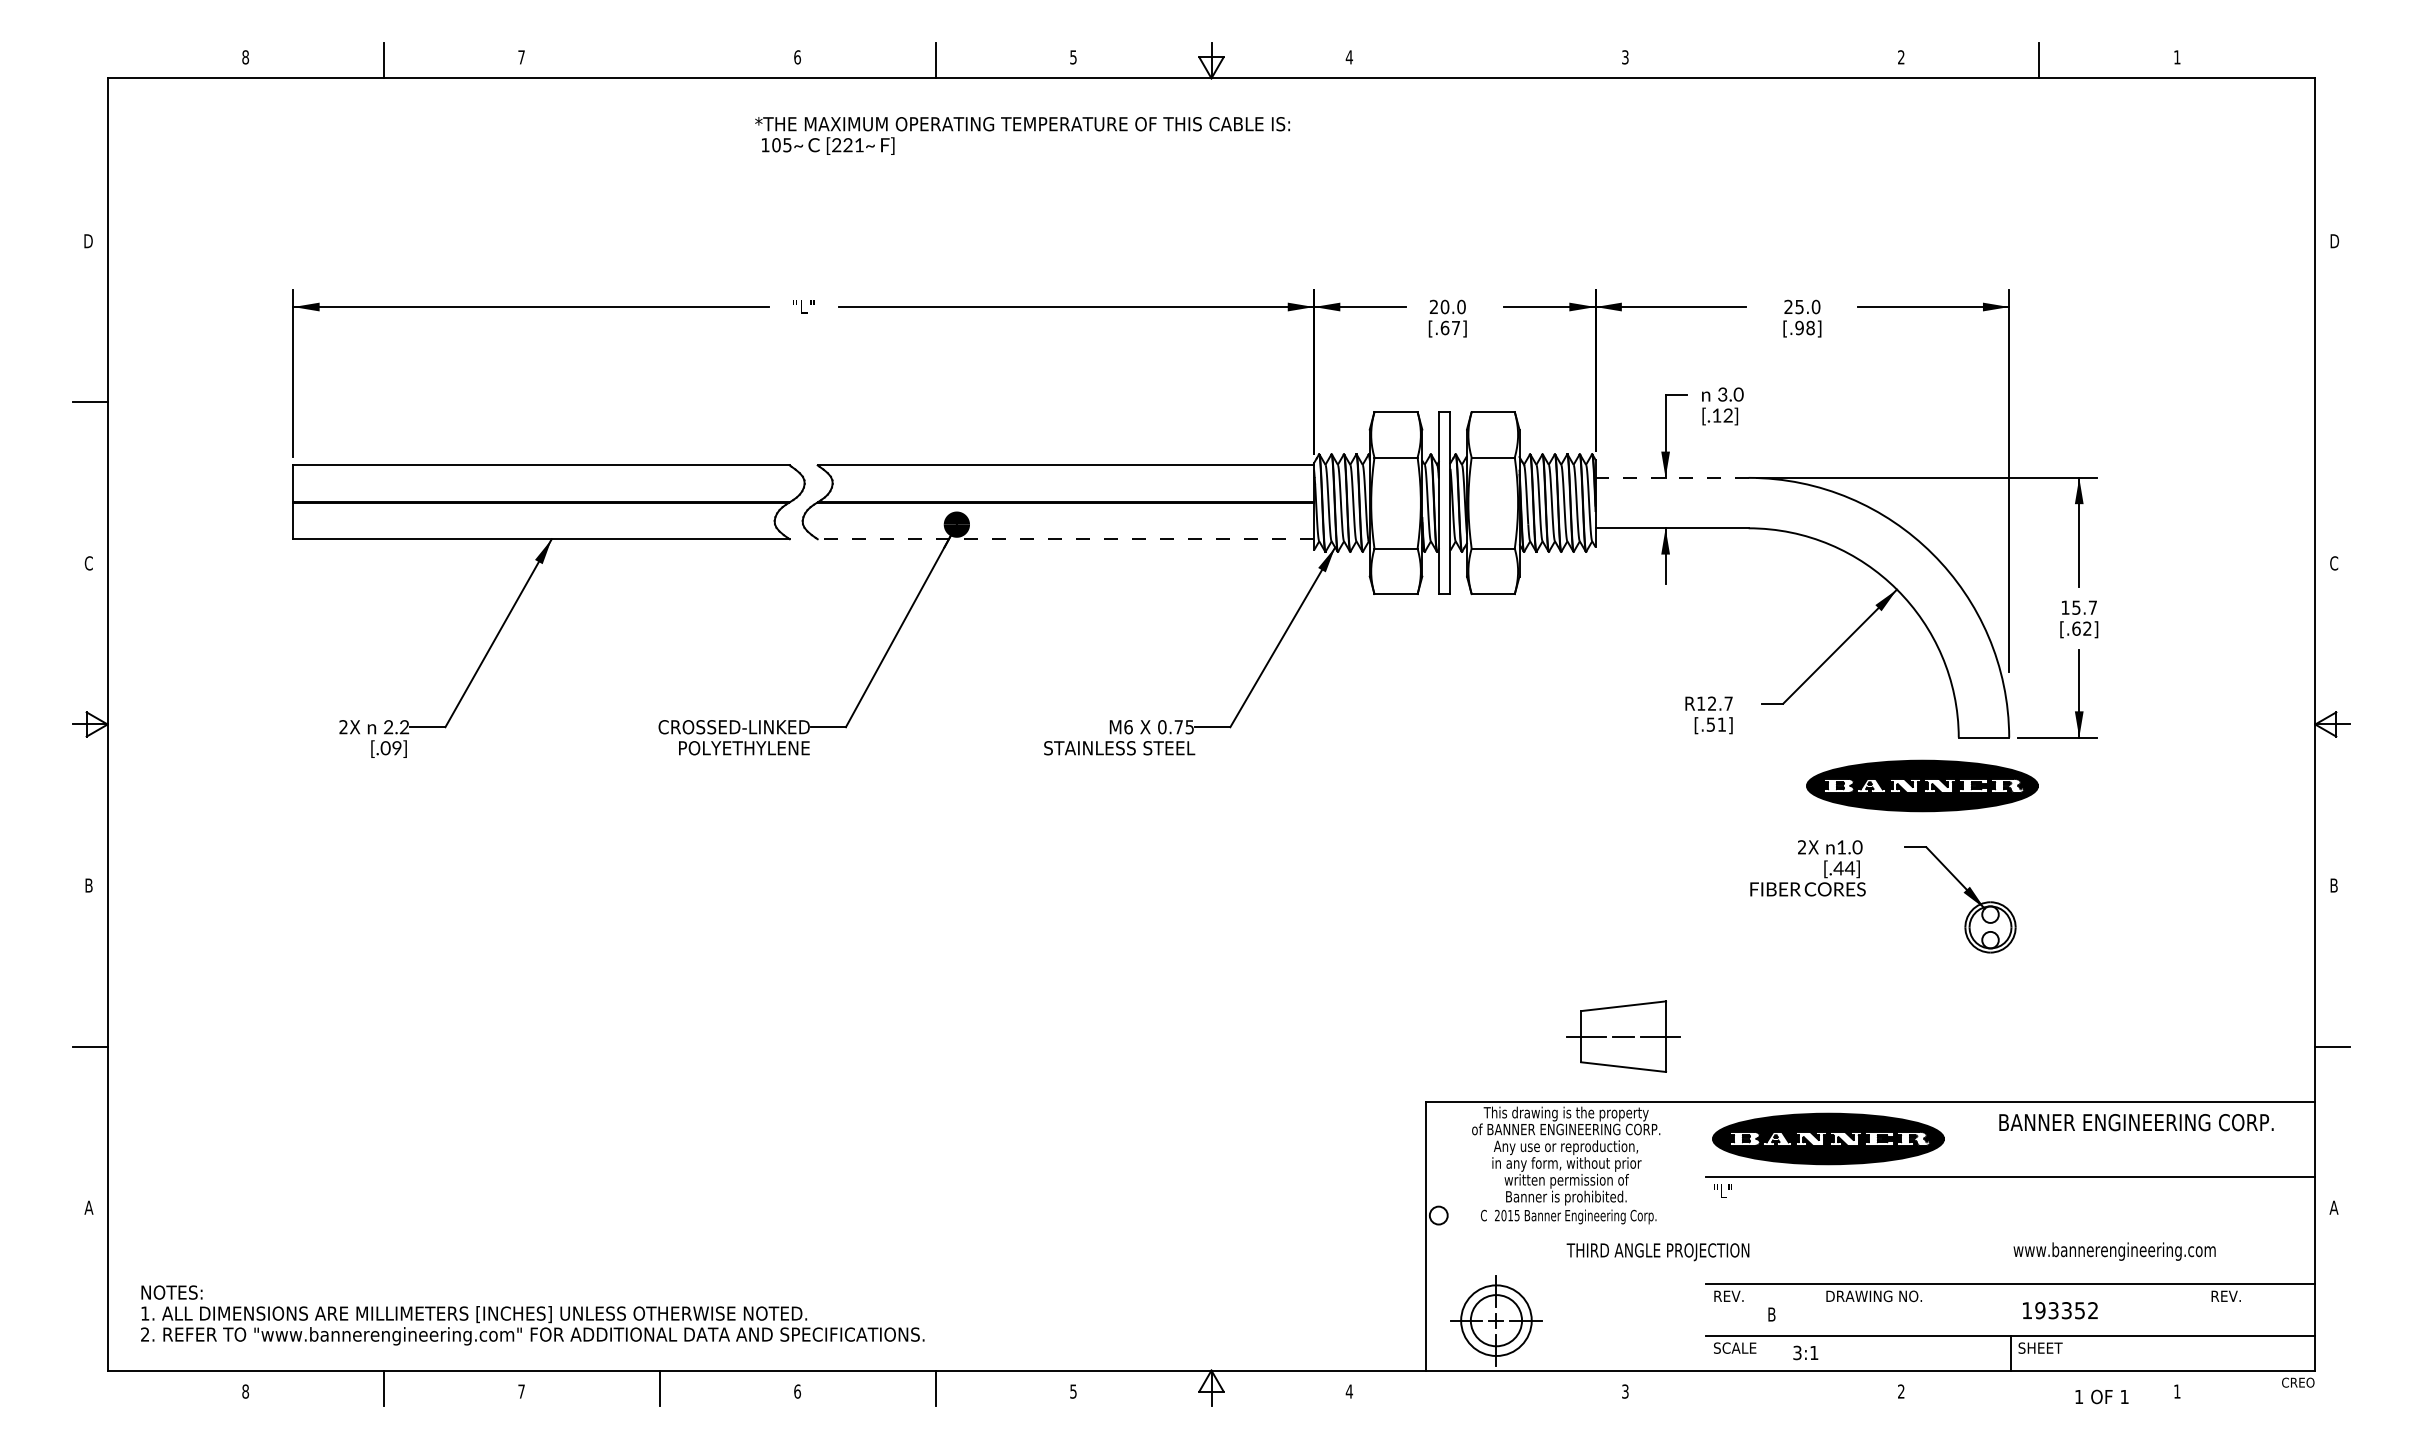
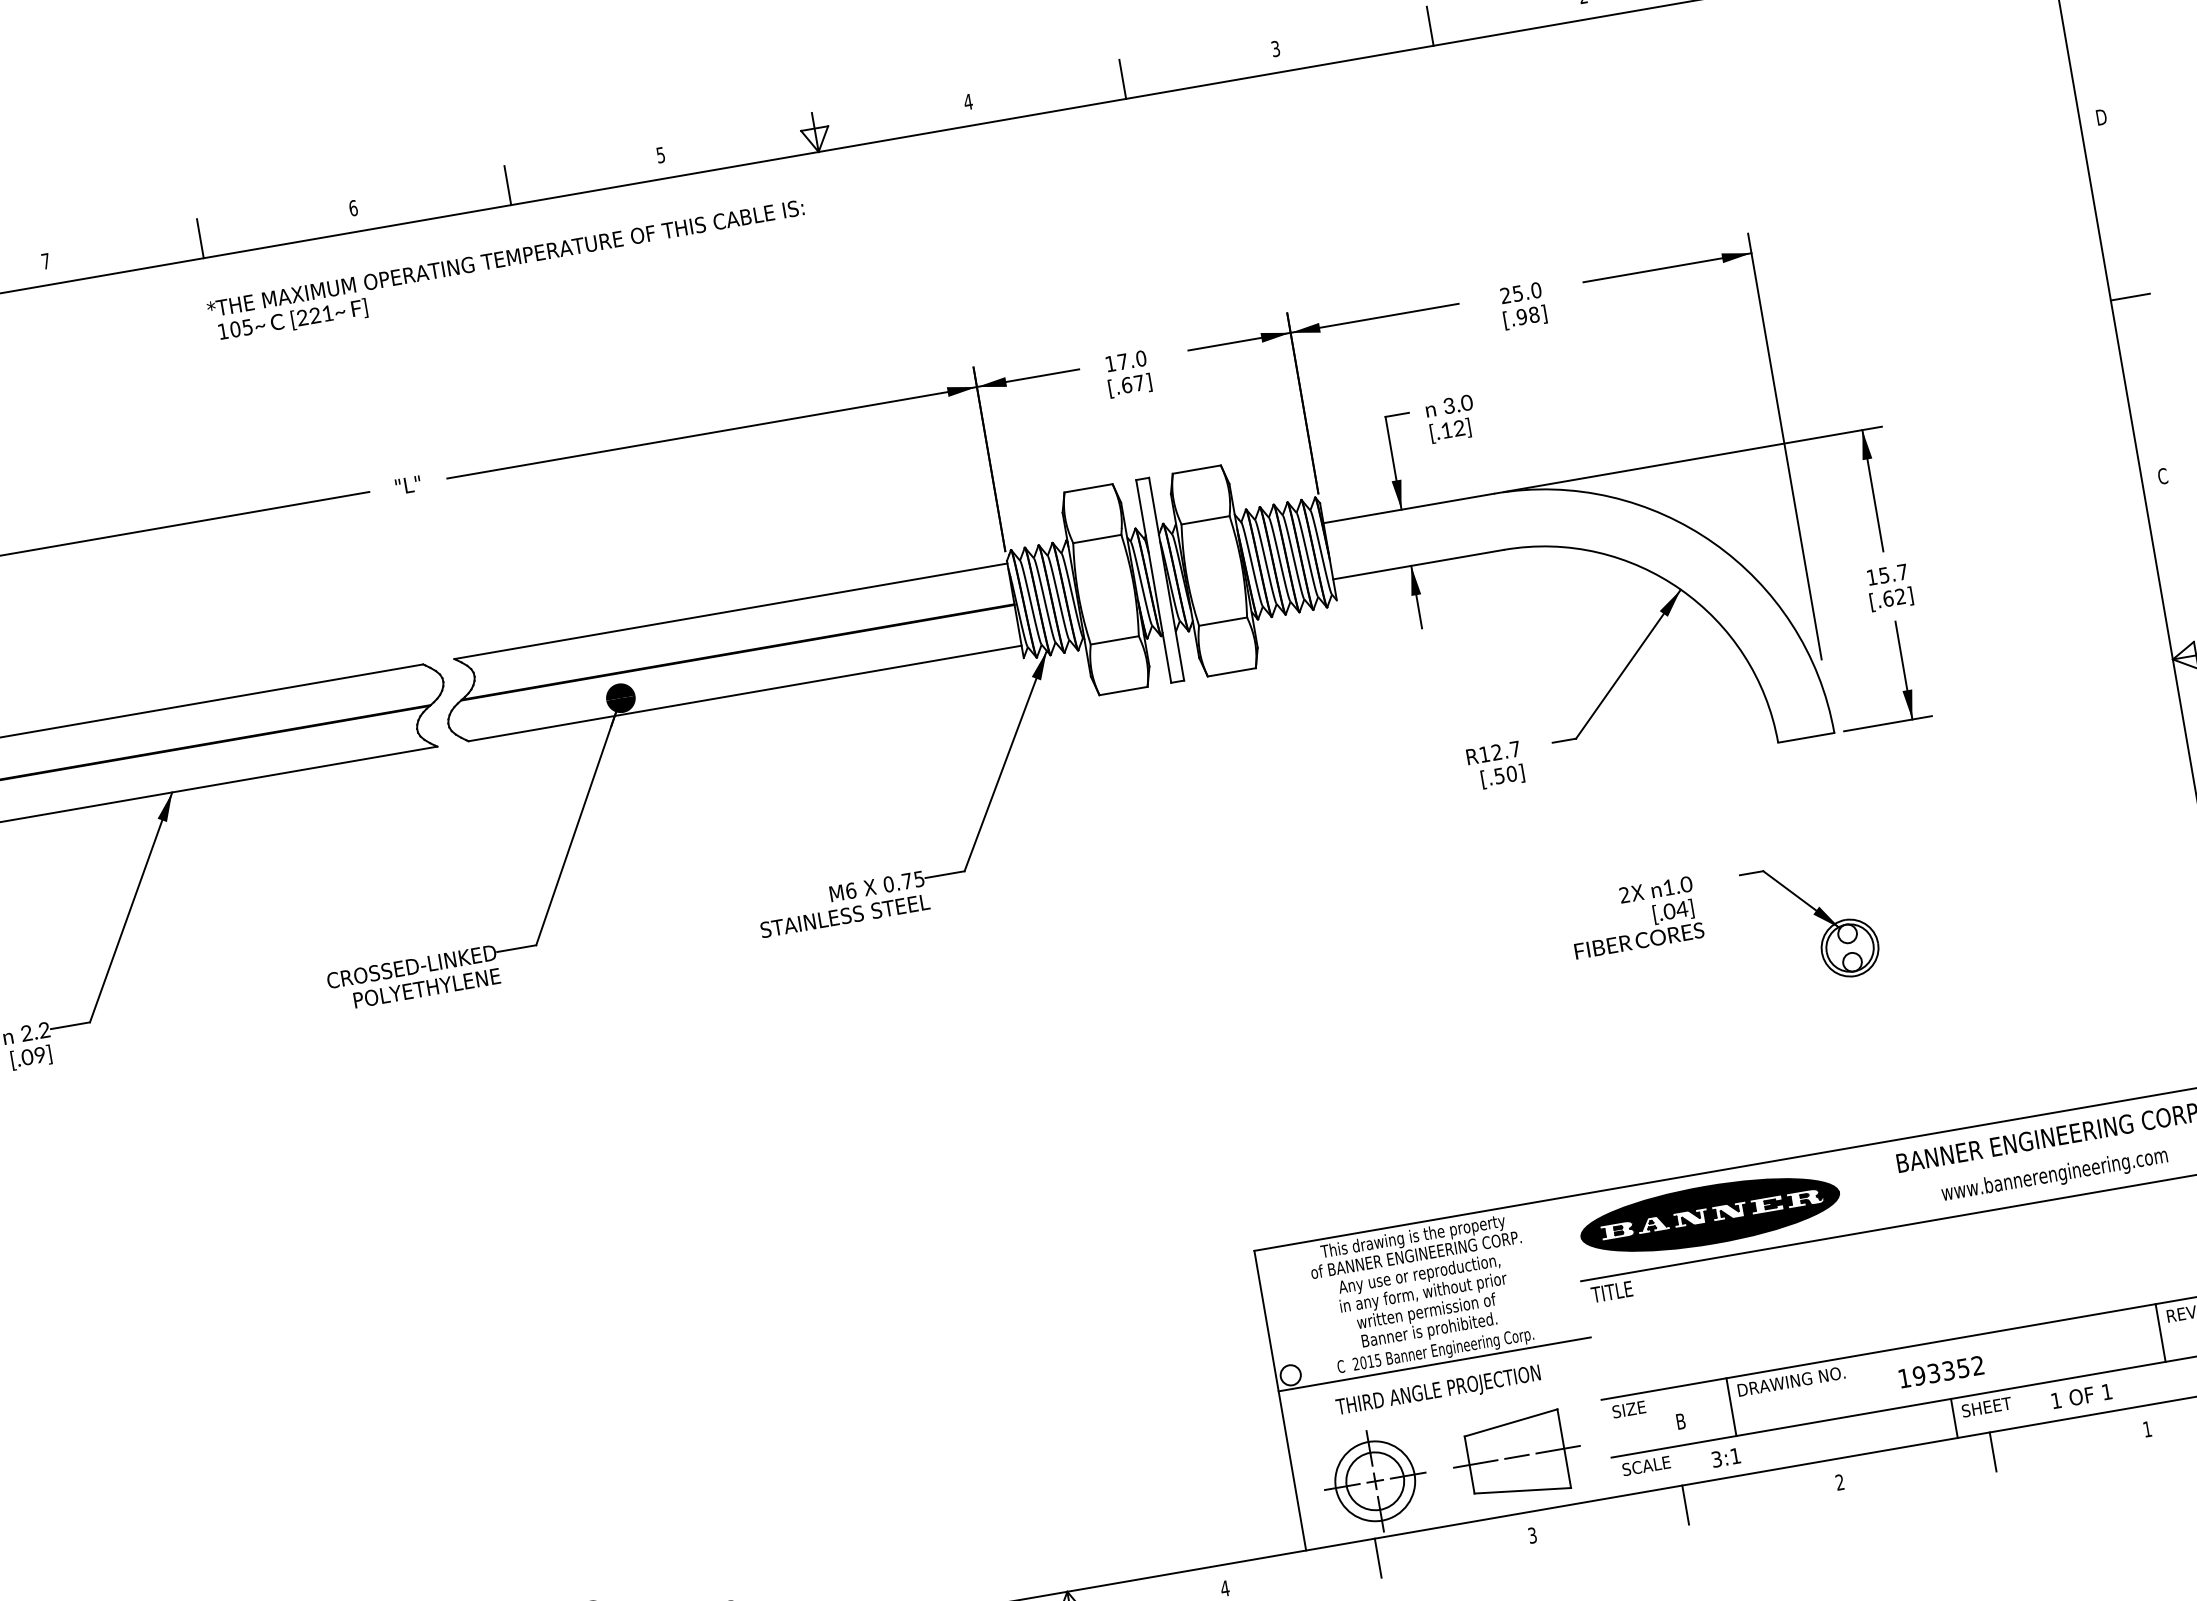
line: (659, 60) -> (200, 238), added
line: (1487, 60) -> (1122, 78), added
line: (1763, 60) -> (1430, 25), added
text: (1022, 135) -> (507, 271), moved
text: (1439, 306) -> (1116, 362), 20.0 -> 17.0
line: (2332, 402) -> (2130, 297), added
line: (1672, 477) -> (1409, 507), dashed -> solid
line: (1065, 539) -> (744, 693), dashed -> solid
text: (1721, 724) -> (1511, 773), [.51] -> [.50]
part: (1922, 785) -> (1746, 803), removed
text: (1838, 868) -> (1669, 911), [.44] -> [.04]
part: (1623, 1036) -> (1516, 1456), moved
text: (1730, 1190) -> (1610, 1291), "L" -> TITLE
line: (1565, 1227) -> (1434, 1364), added
text: (2114, 1251) -> (2054, 1175), moved
text: (1657, 1252) -> (1437, 1392), moved
text: (1728, 1296) -> (1629, 1409), REV. -> SIZE
line: (1818, 1309) -> (1731, 1406), added
line: (2203, 1309) -> (2160, 1332), added
text: (2060, 1310) -> (1941, 1371), moved
line: (1487, 1387) -> (1378, 1557), added
line: (1763, 1387) -> (1685, 1504), added
line: (2039, 1387) -> (1993, 1451), added
text: (2101, 1396) -> (2081, 1395), moved

